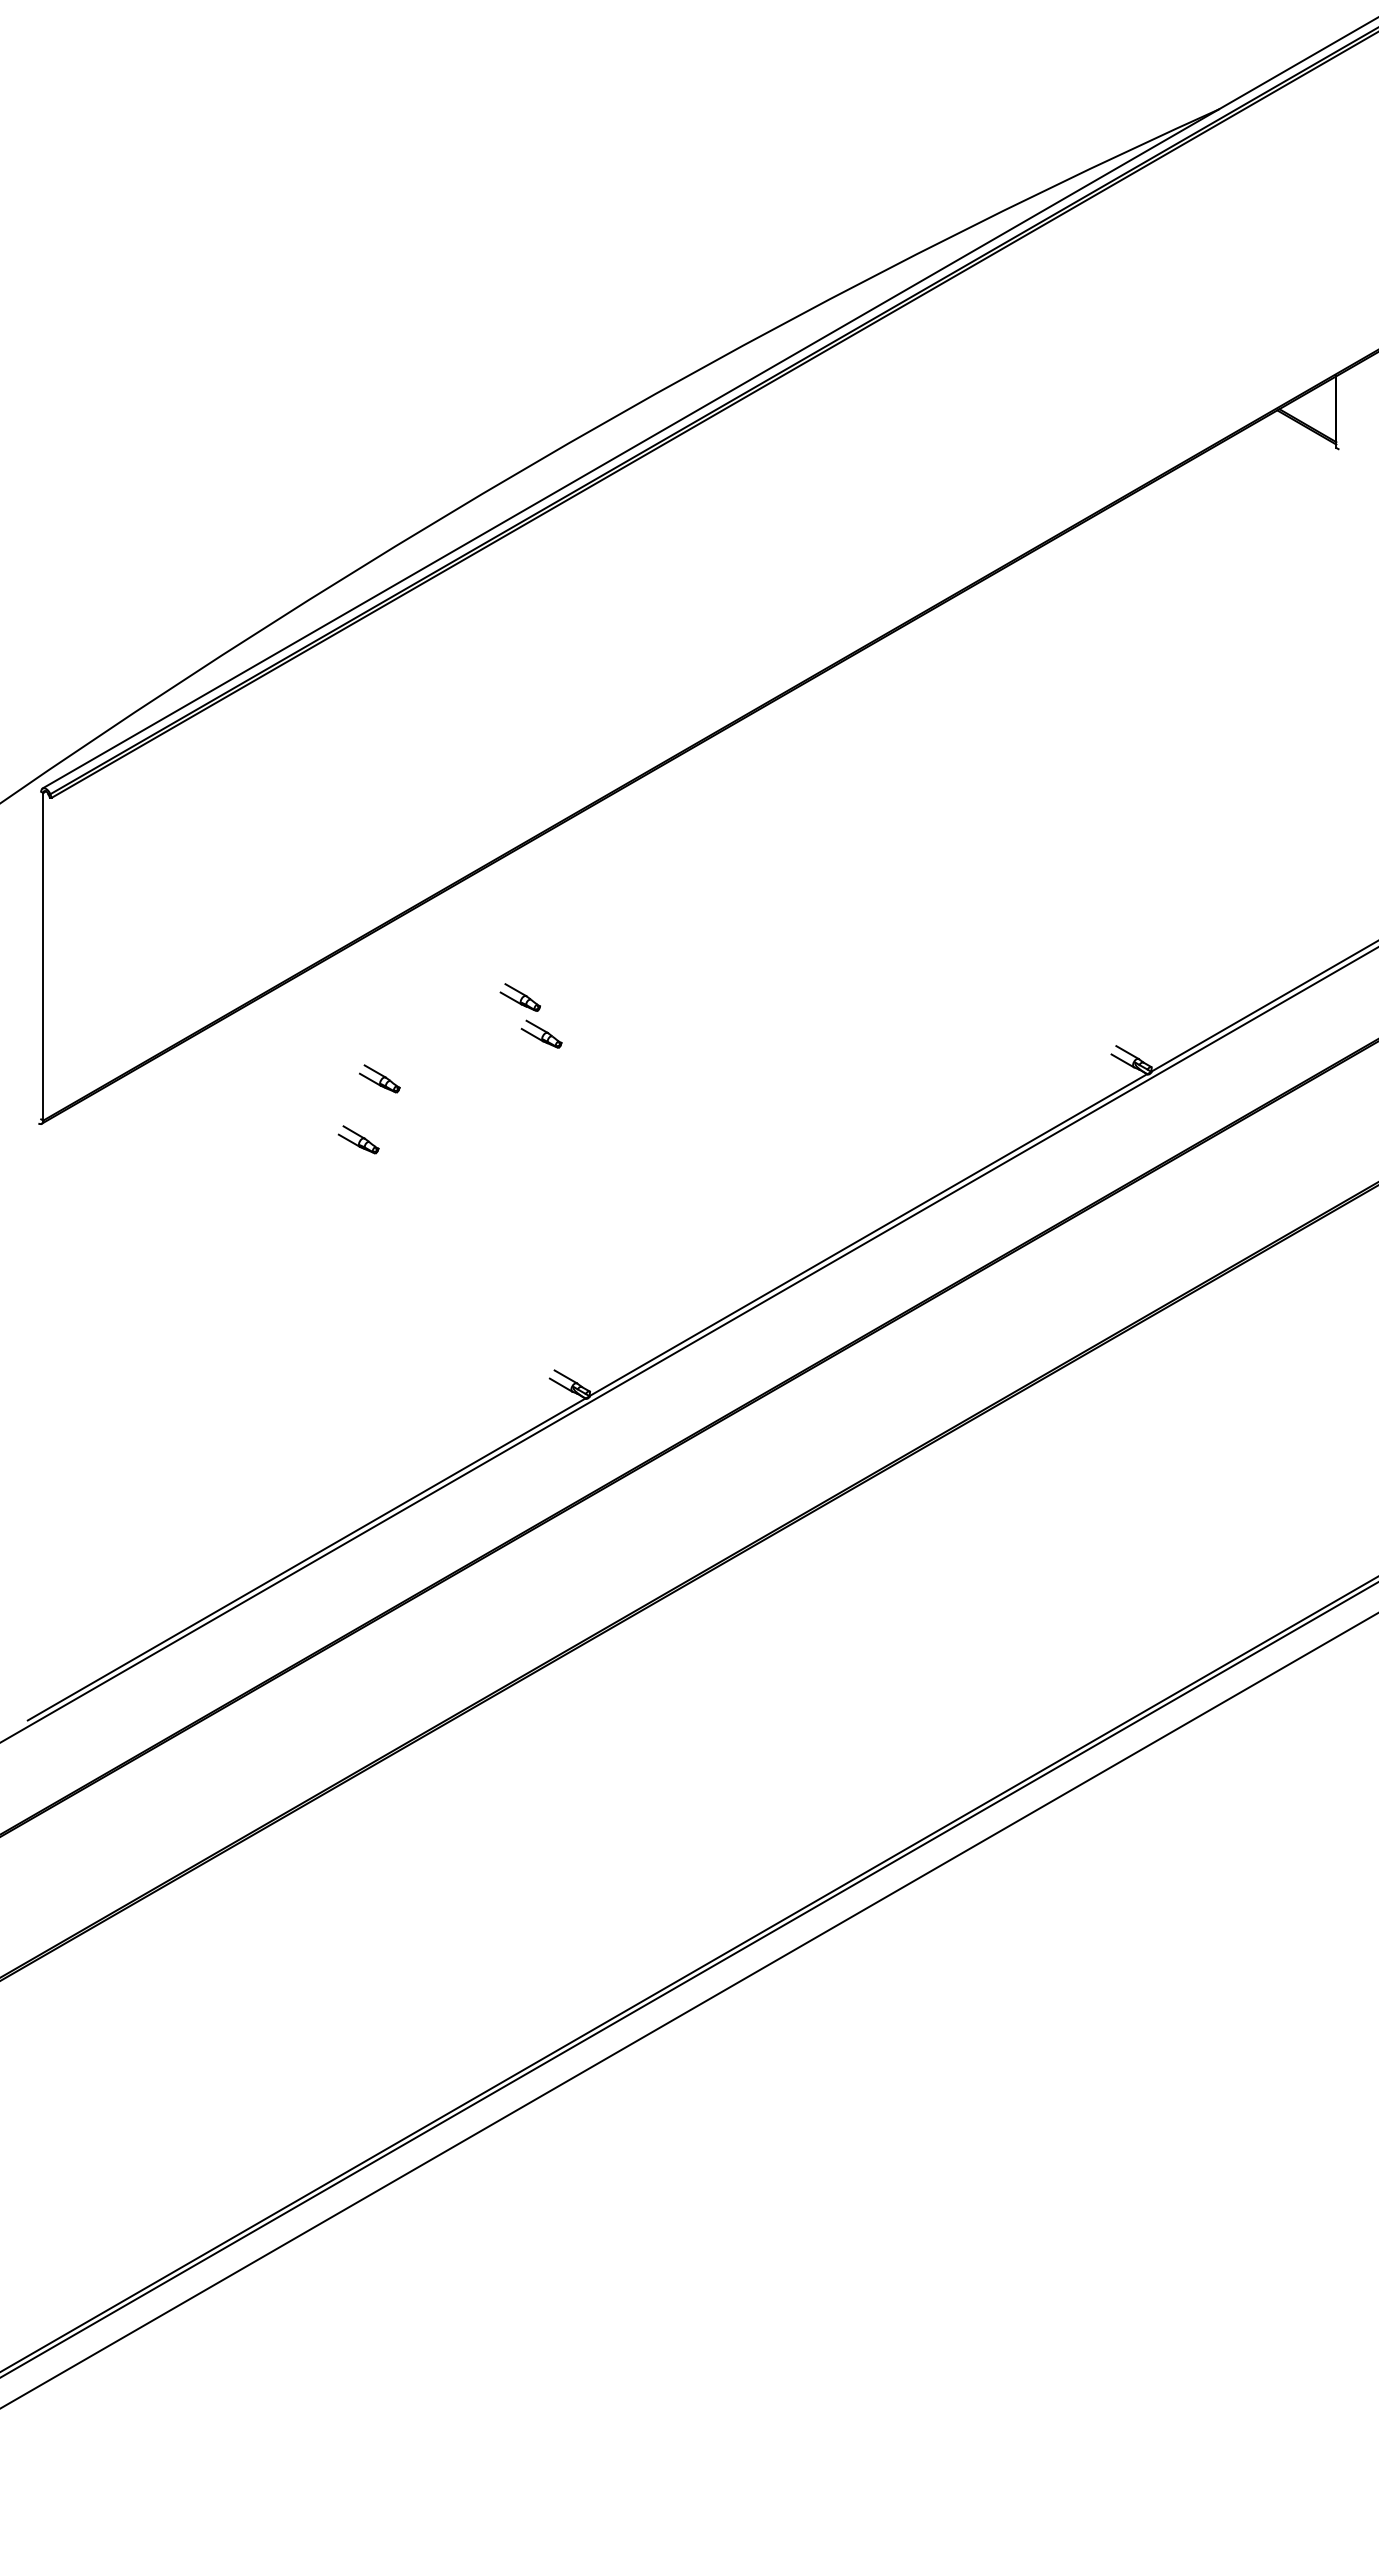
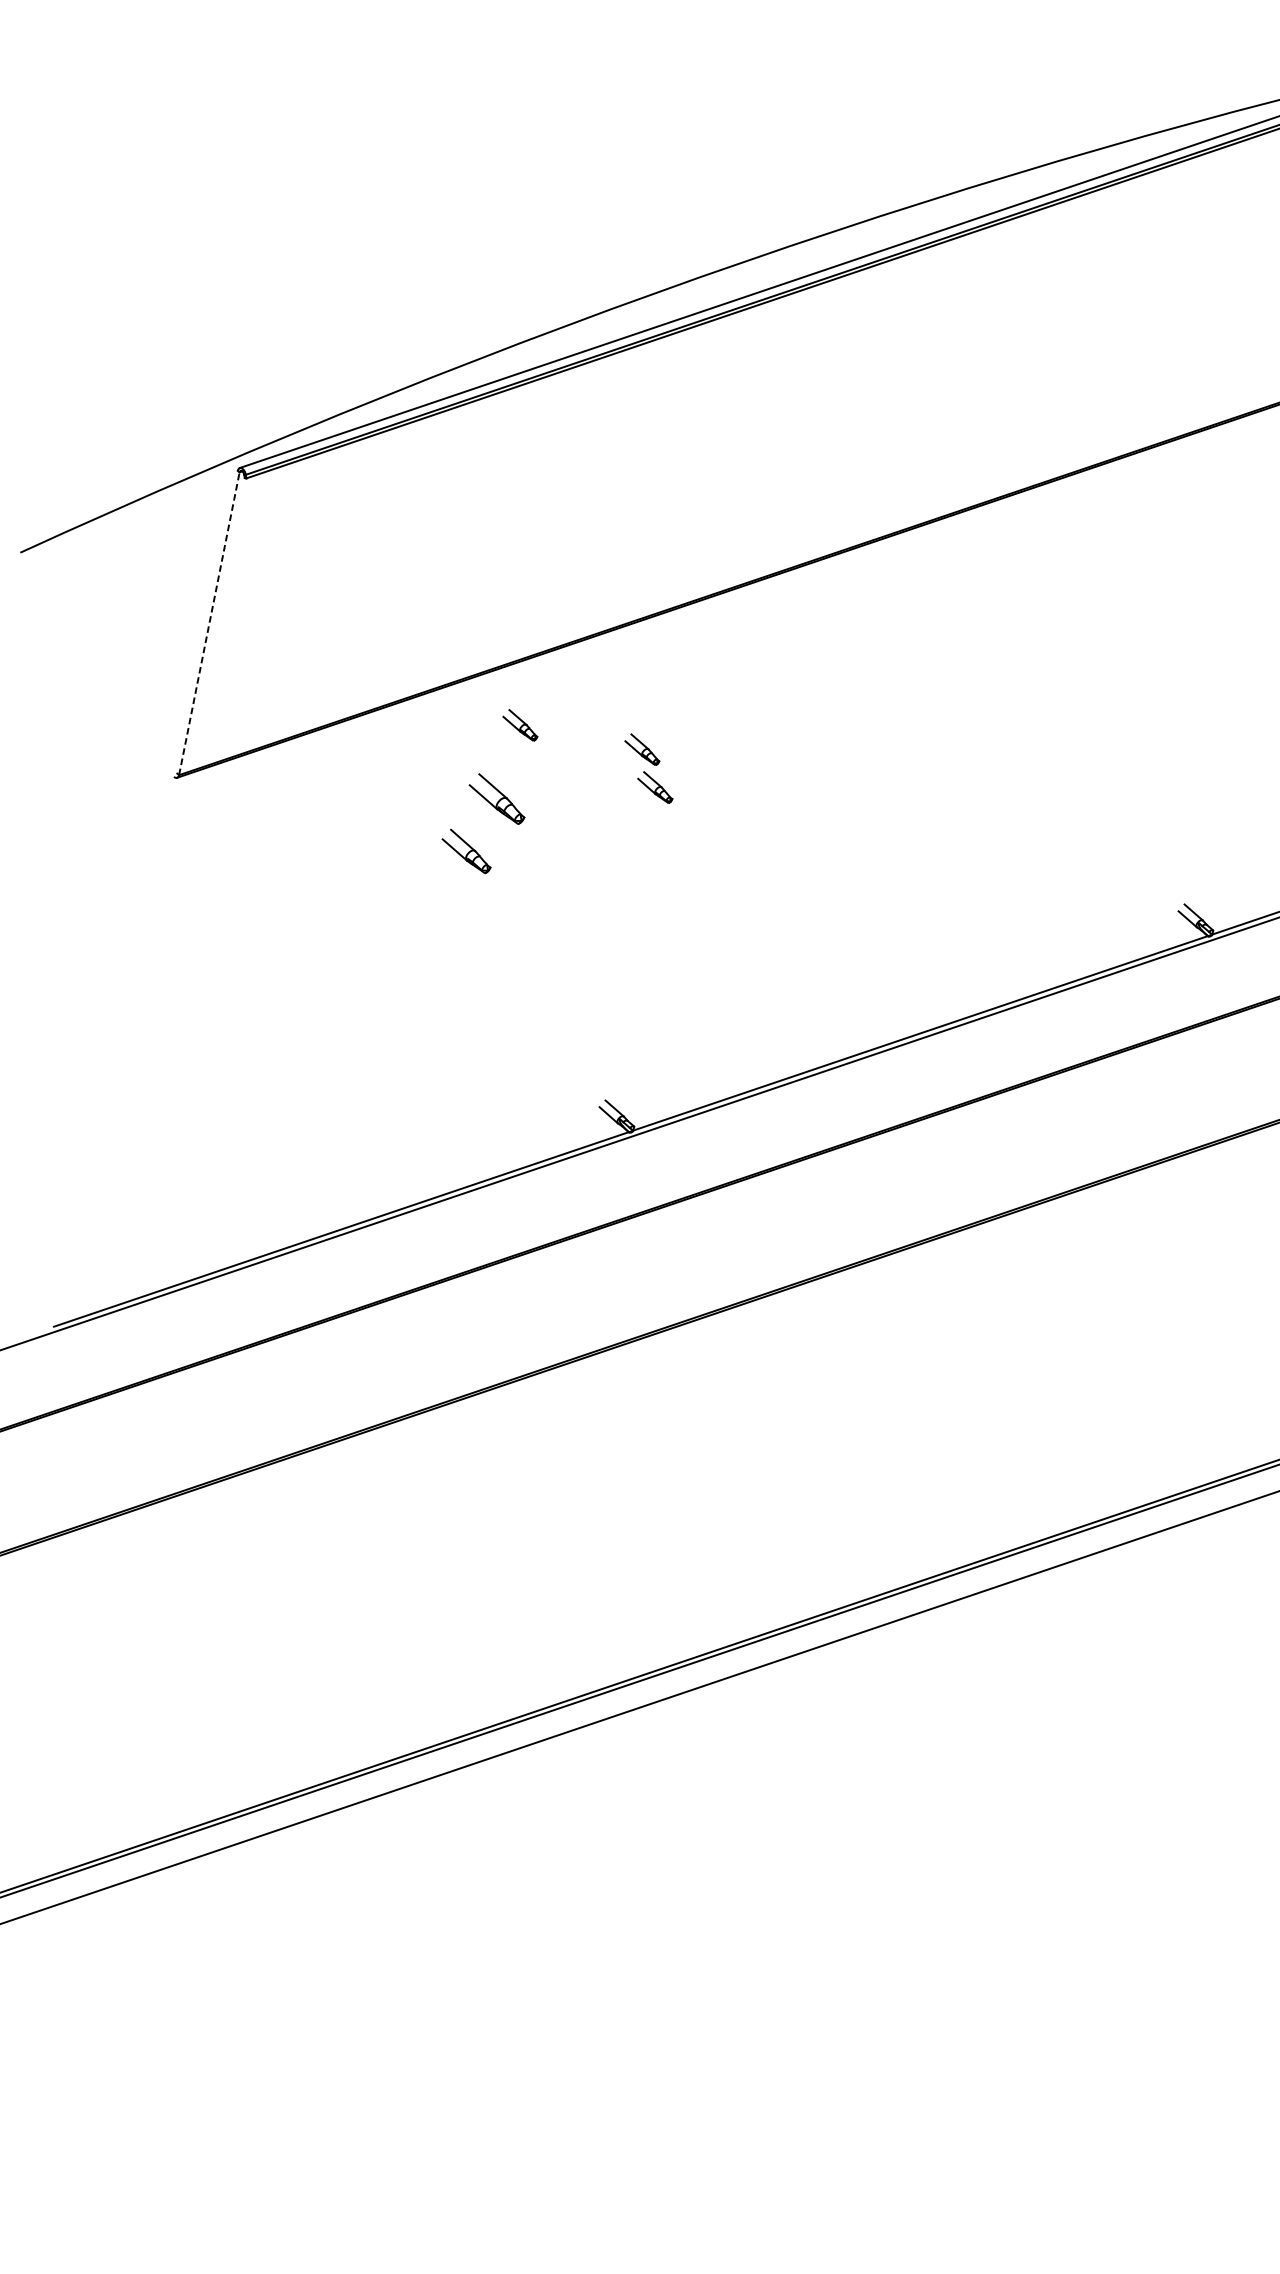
line: (43, 956) -> (209, 623), solid -> dashed
part: (387, 997) -> (519, 724), added
part: (379, 1078) -> (497, 798), size x1.6
part: (358, 1139) -> (466, 850), size x1.4

